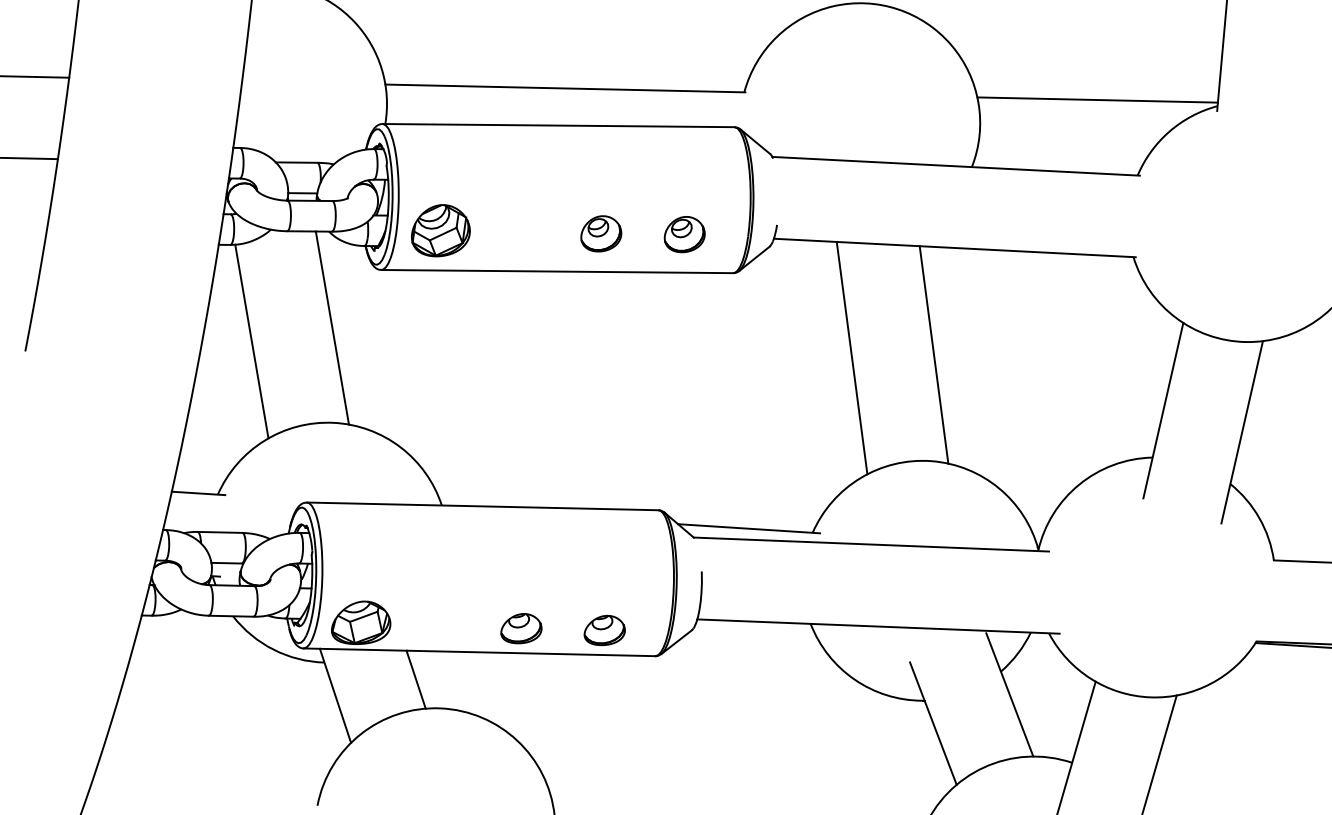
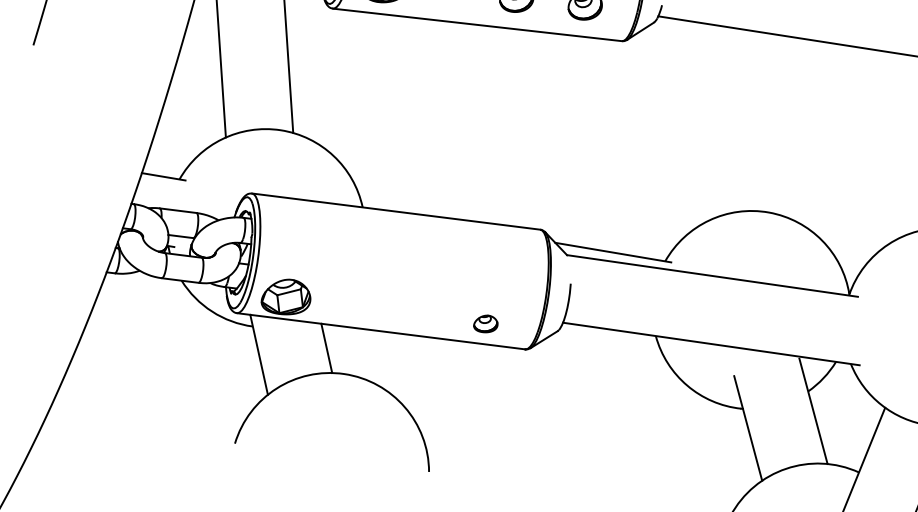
line: (933, 354) -> (779, 125), removed
line: (851, 357) -> (712, 120), removed
part: (521, 628) -> (417, 315), removed
part: (604, 630) -> (485, 323), size x0.7

